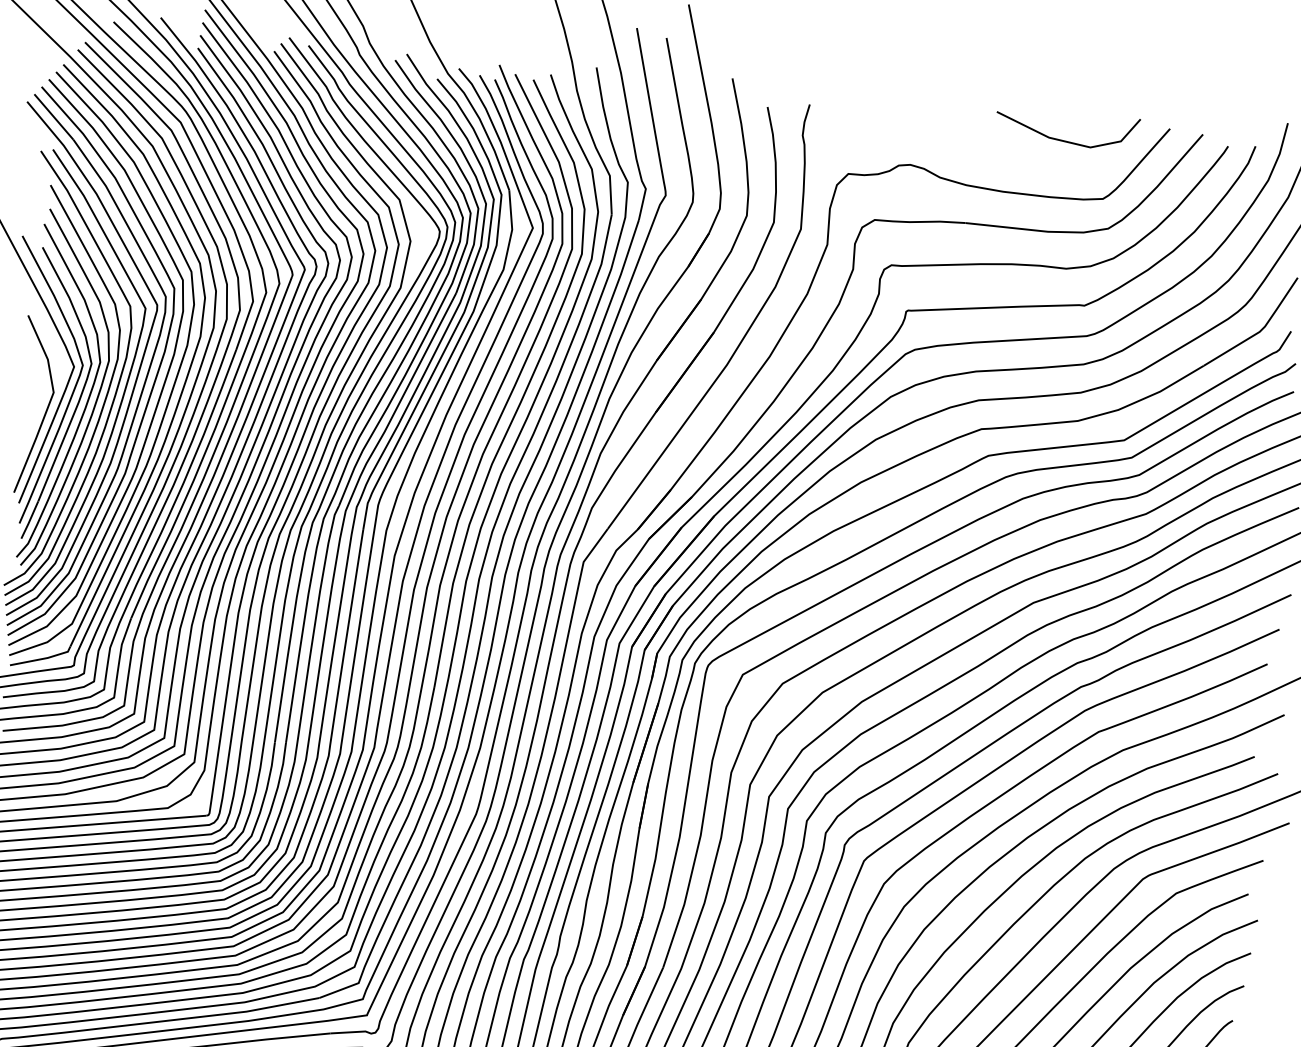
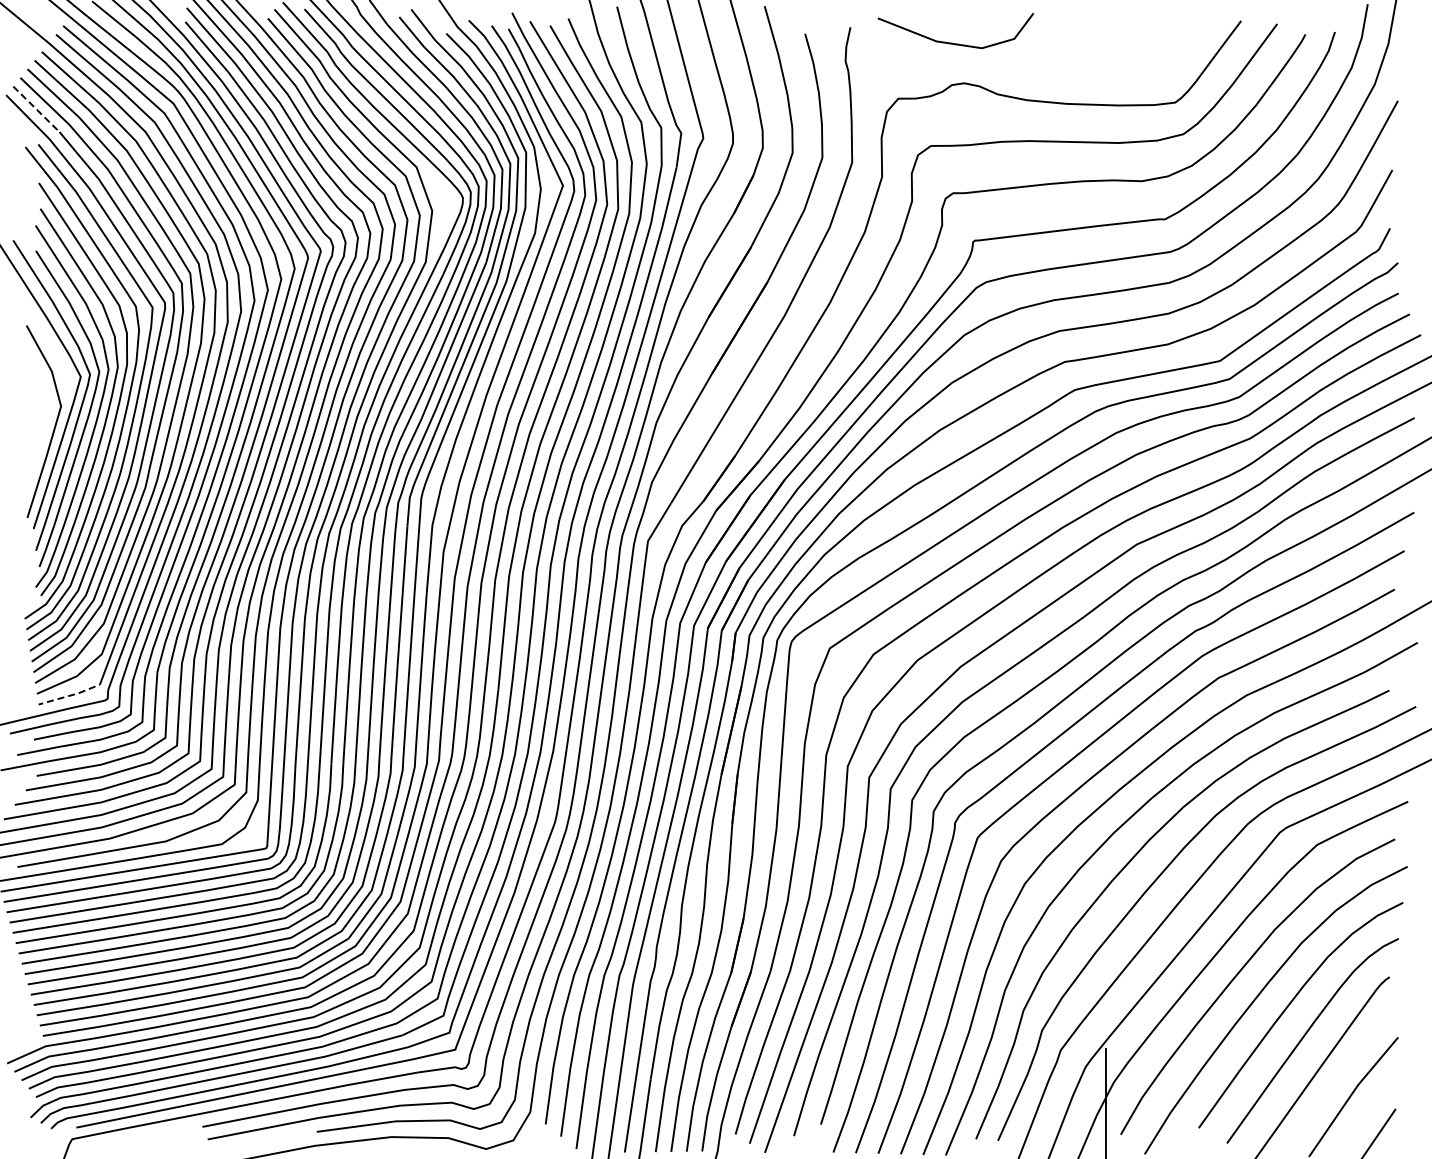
line: (54, 117) -> (36, 109), solid -> dashed
line: (1063, 139) -> (952, 42), moved
line: (43, 658) -> (74, 694), solid -> dashed

